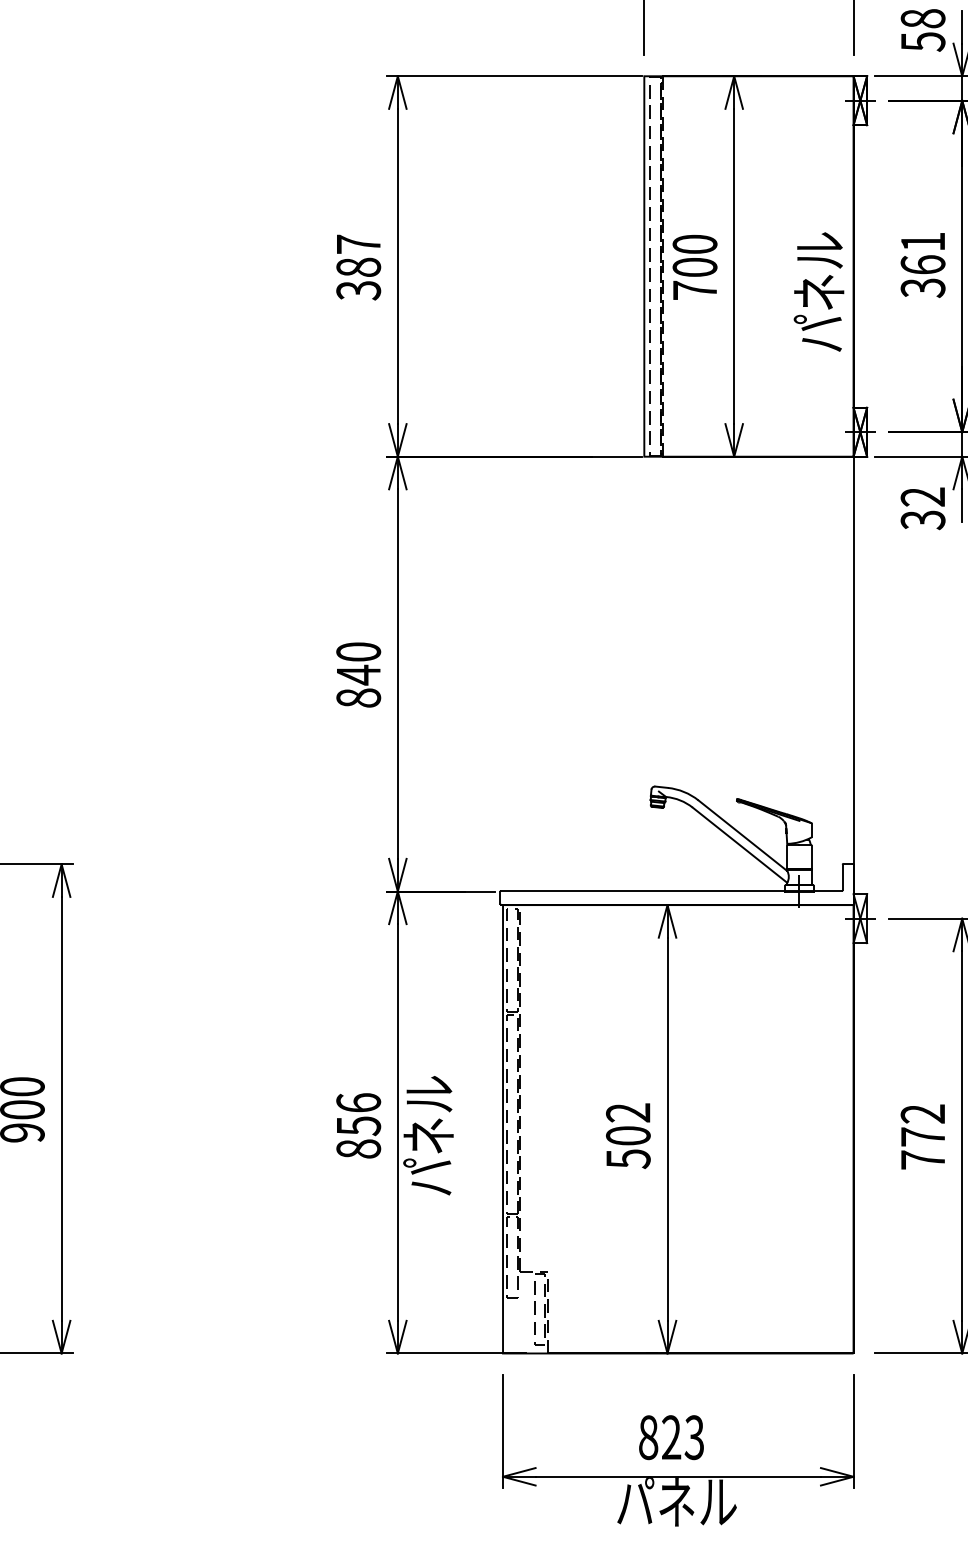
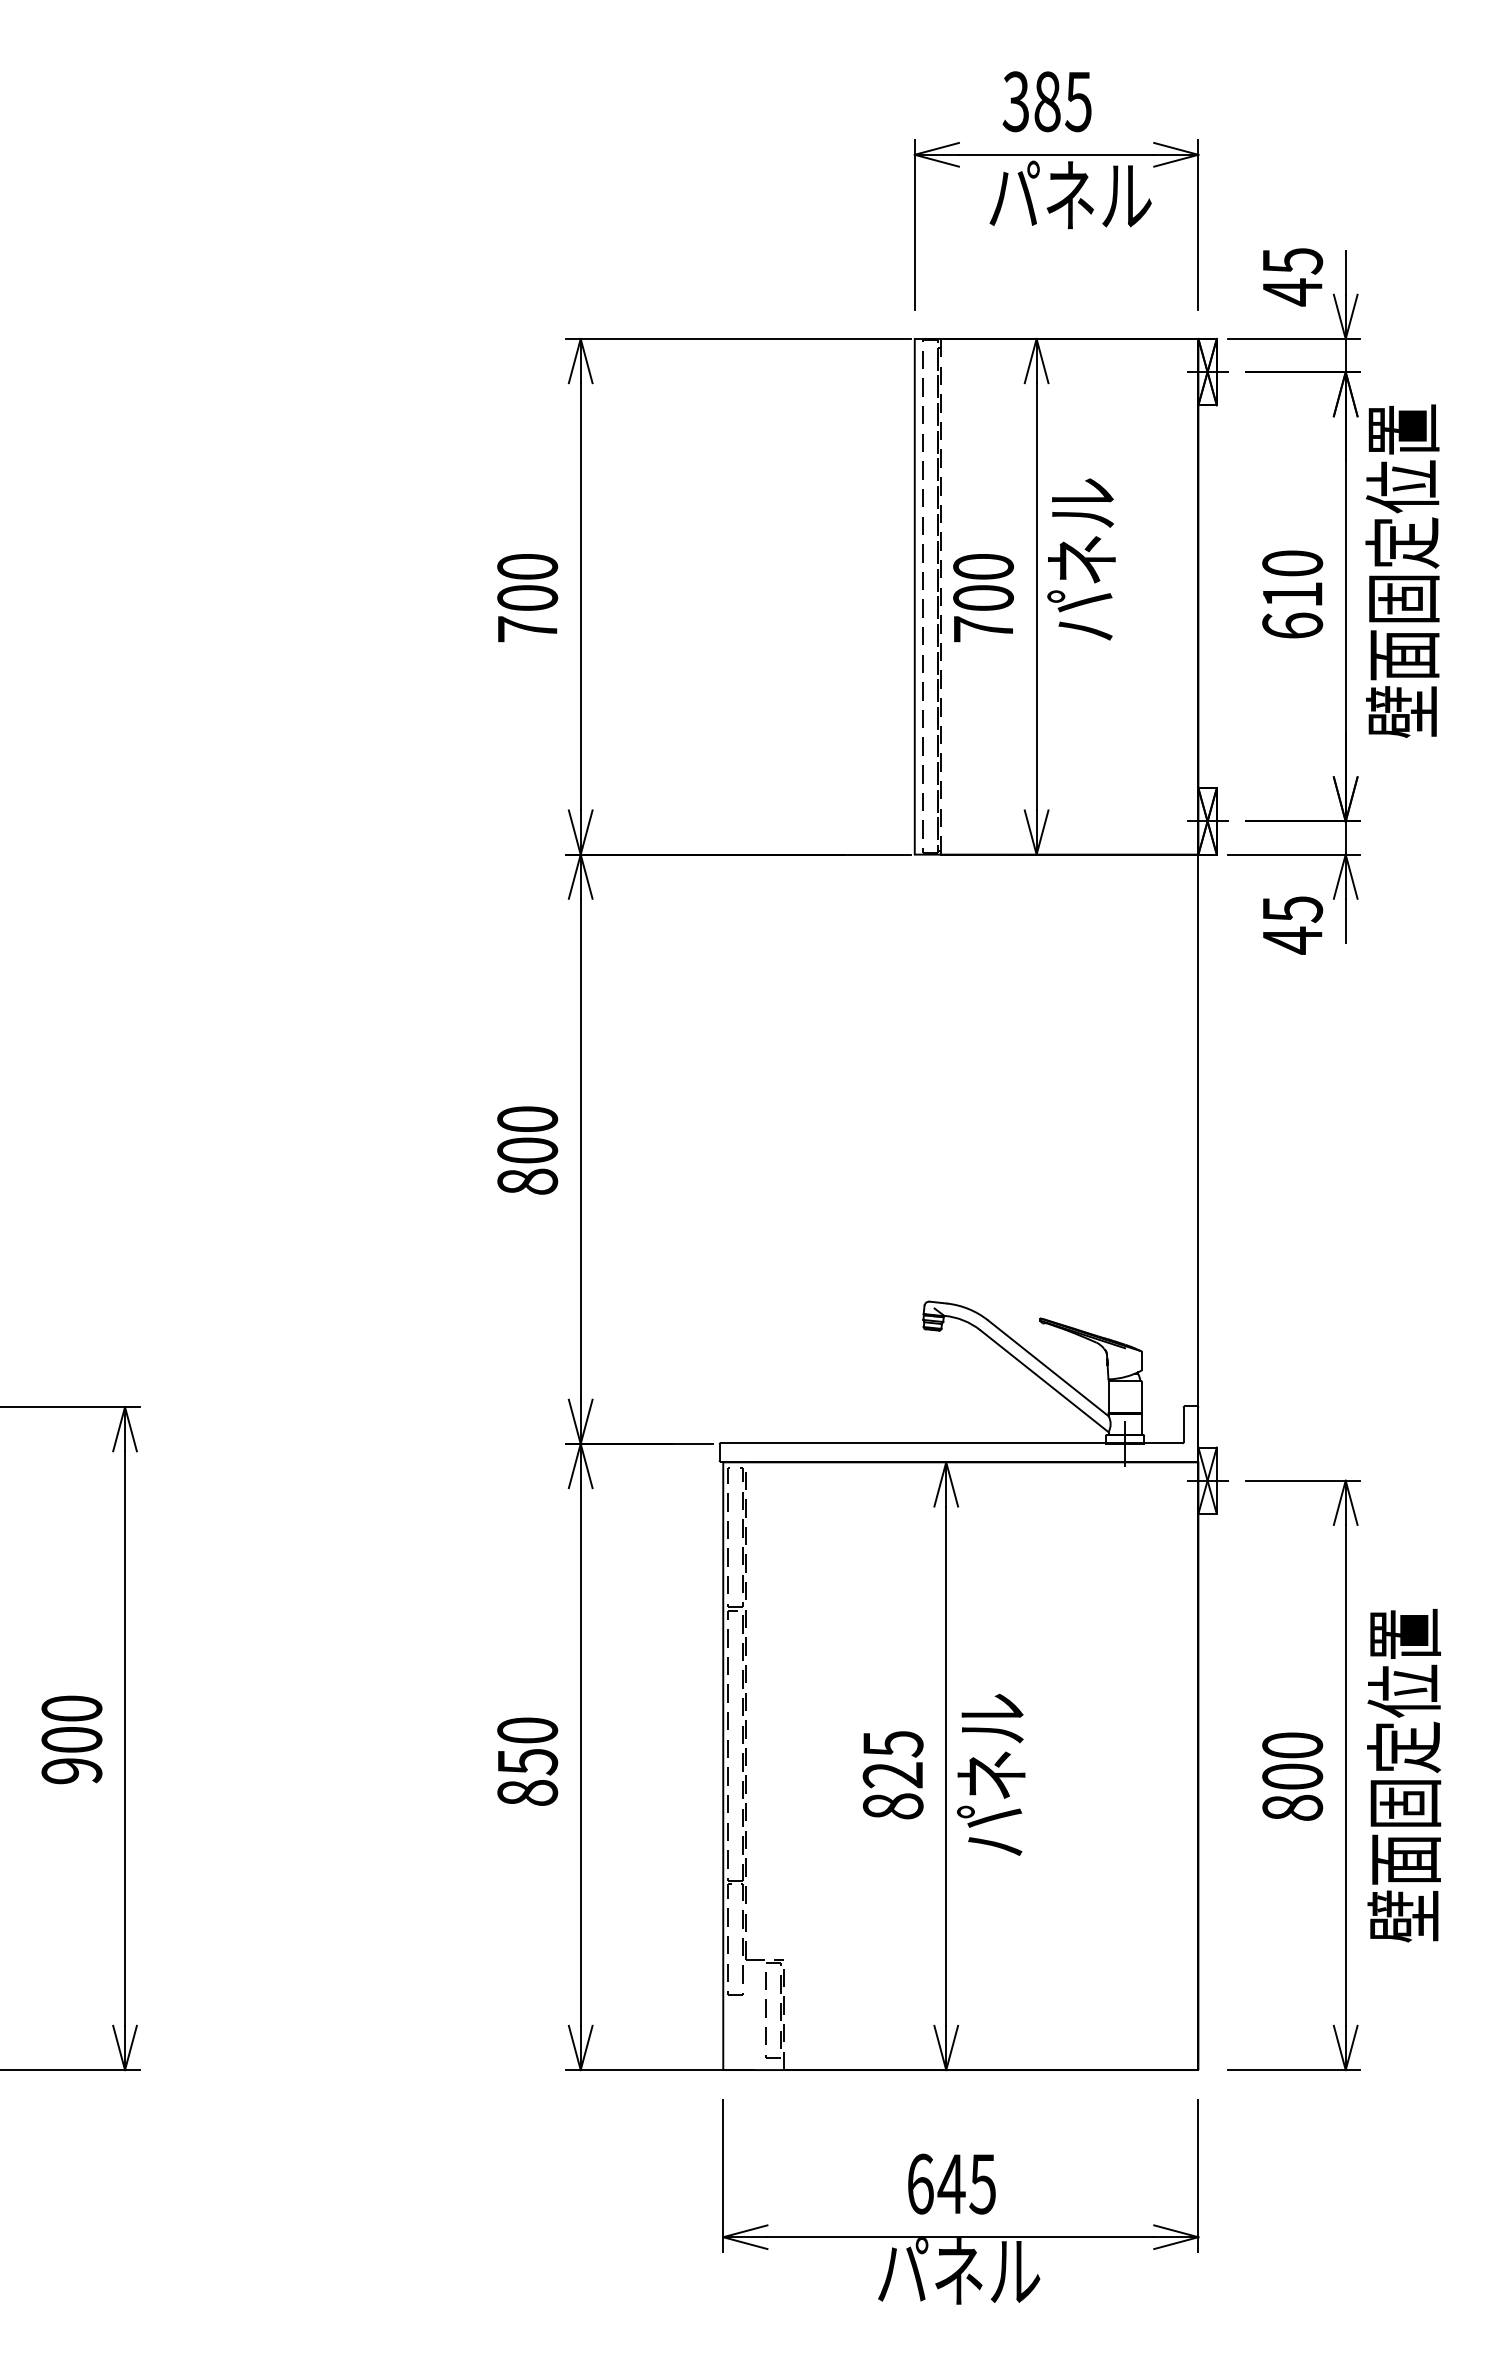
text: (922, 30) -> (1292, 277), 58 -> 45
text: (922, 264) -> (1292, 594), 361 -> 610
text: (358, 267) -> (527, 597), 387 -> 700
text: (818, 292) -> (1081, 559), moved
text: (922, 509) -> (1292, 925), 32 -> 45
text: (358, 675) -> (527, 1150), 840 -> 800
text: (358, 1102) -> (527, 1730), 856 -> 850
text: (428, 1135) -> (991, 1774), moved
text: (627, 1136) -> (892, 1775), 502 -> 825
text: (922, 1136) -> (1292, 1776), 772 -> 800
text: (671, 1437) -> (951, 2183), 823 -> 645

